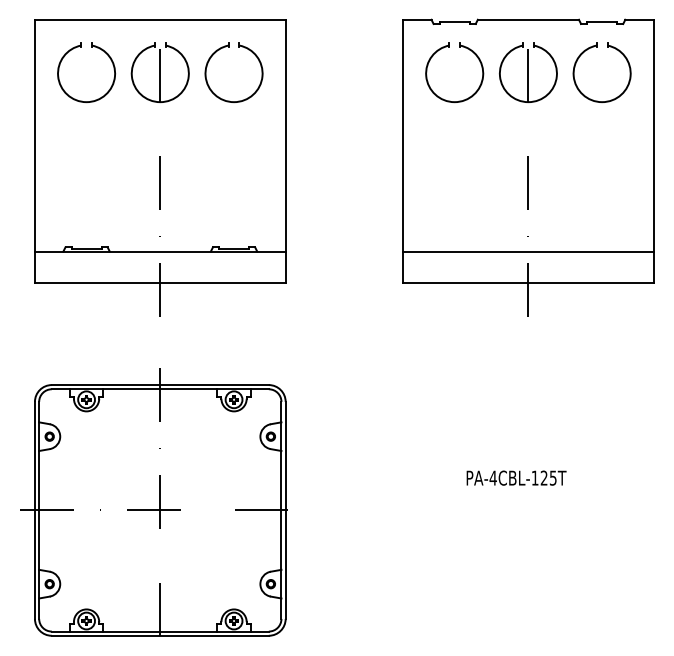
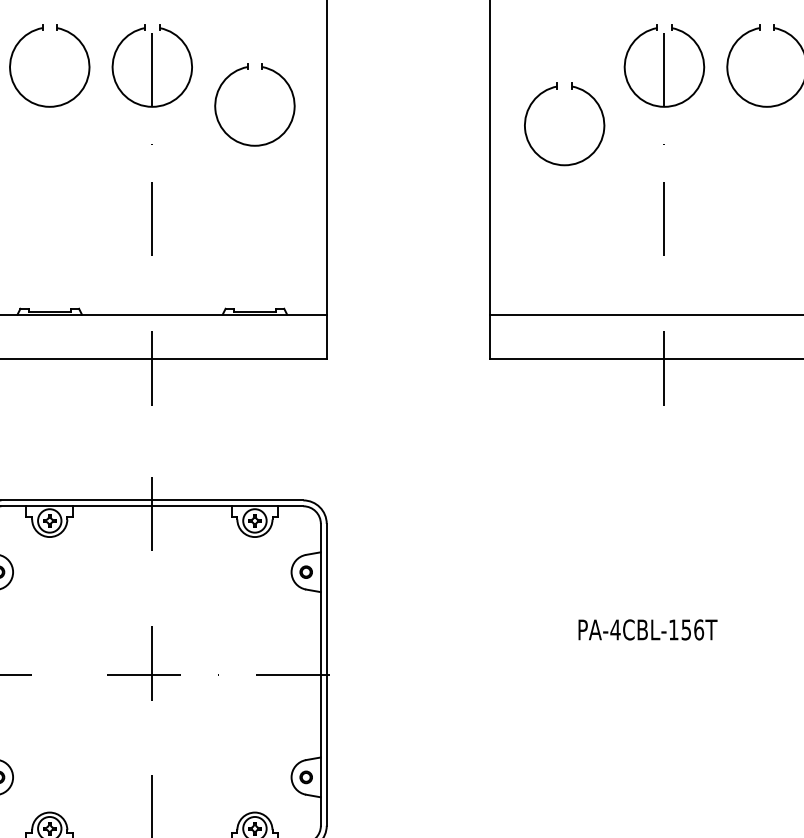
part: (229, 47) -> (248, 69), moved
part: (449, 47) -> (557, 89), moved
text: (548, 477) -> (692, 629), PA-4CBL-125T -> PA-4CBL-156T

